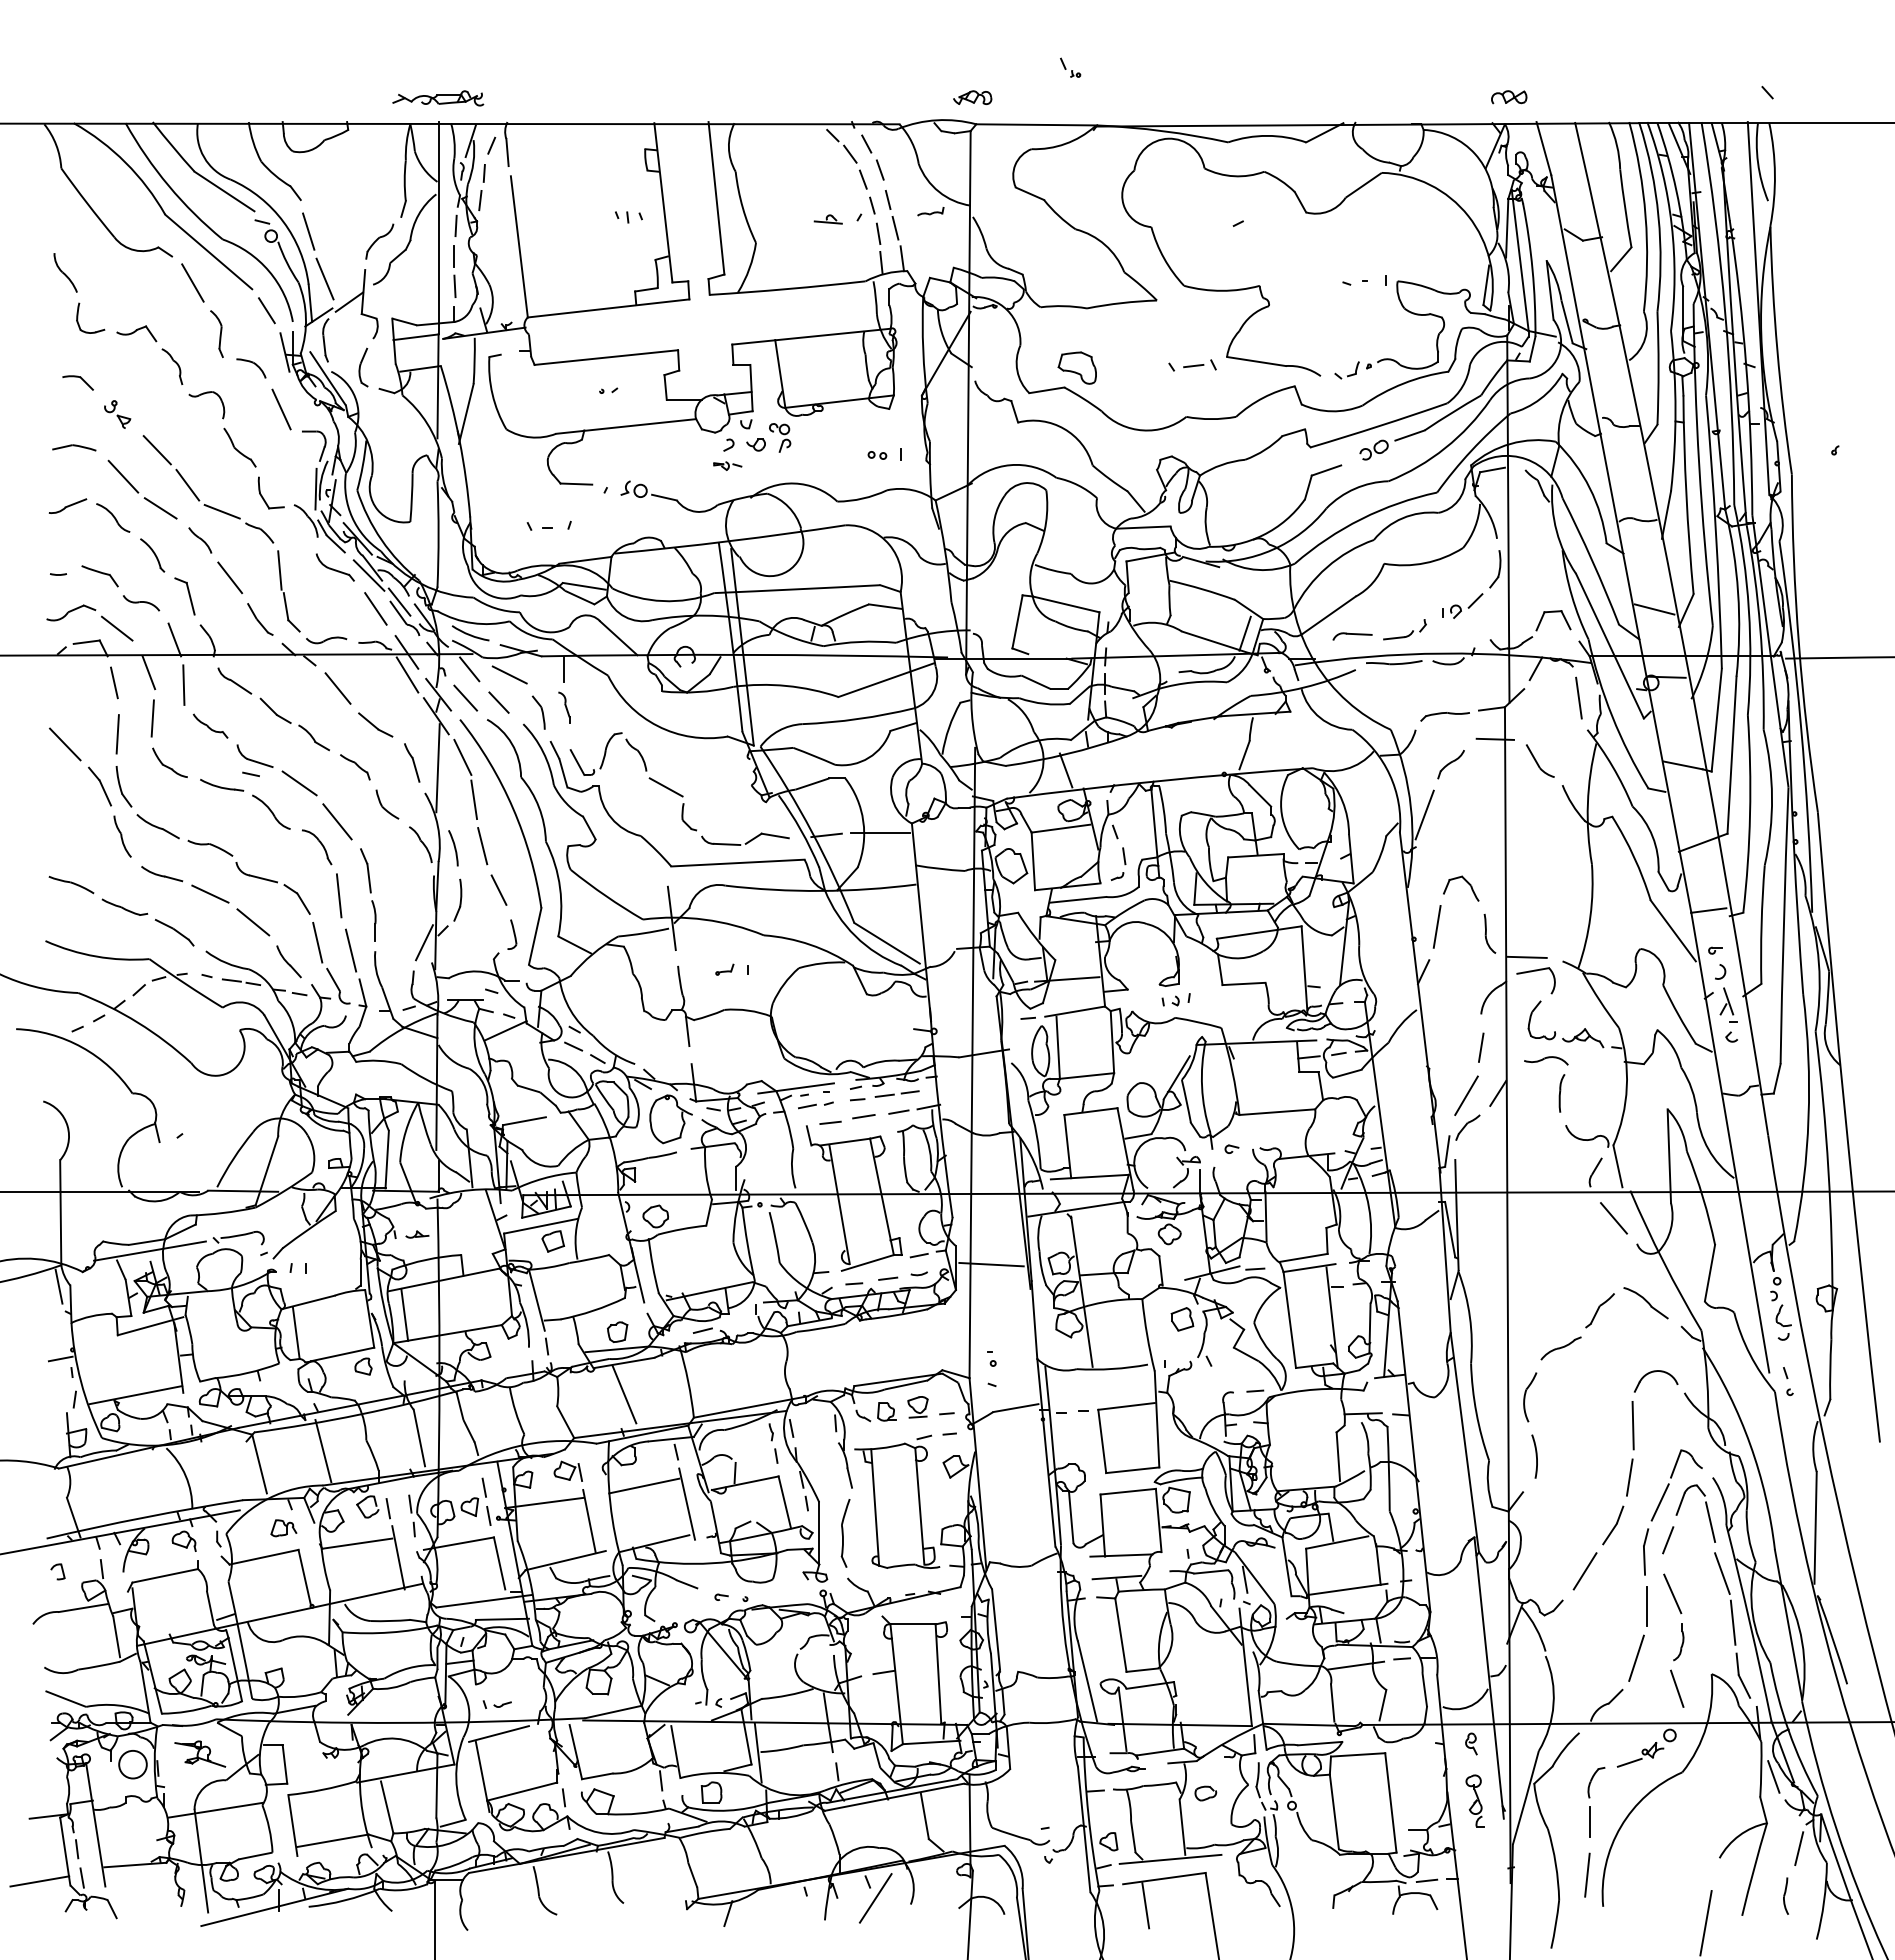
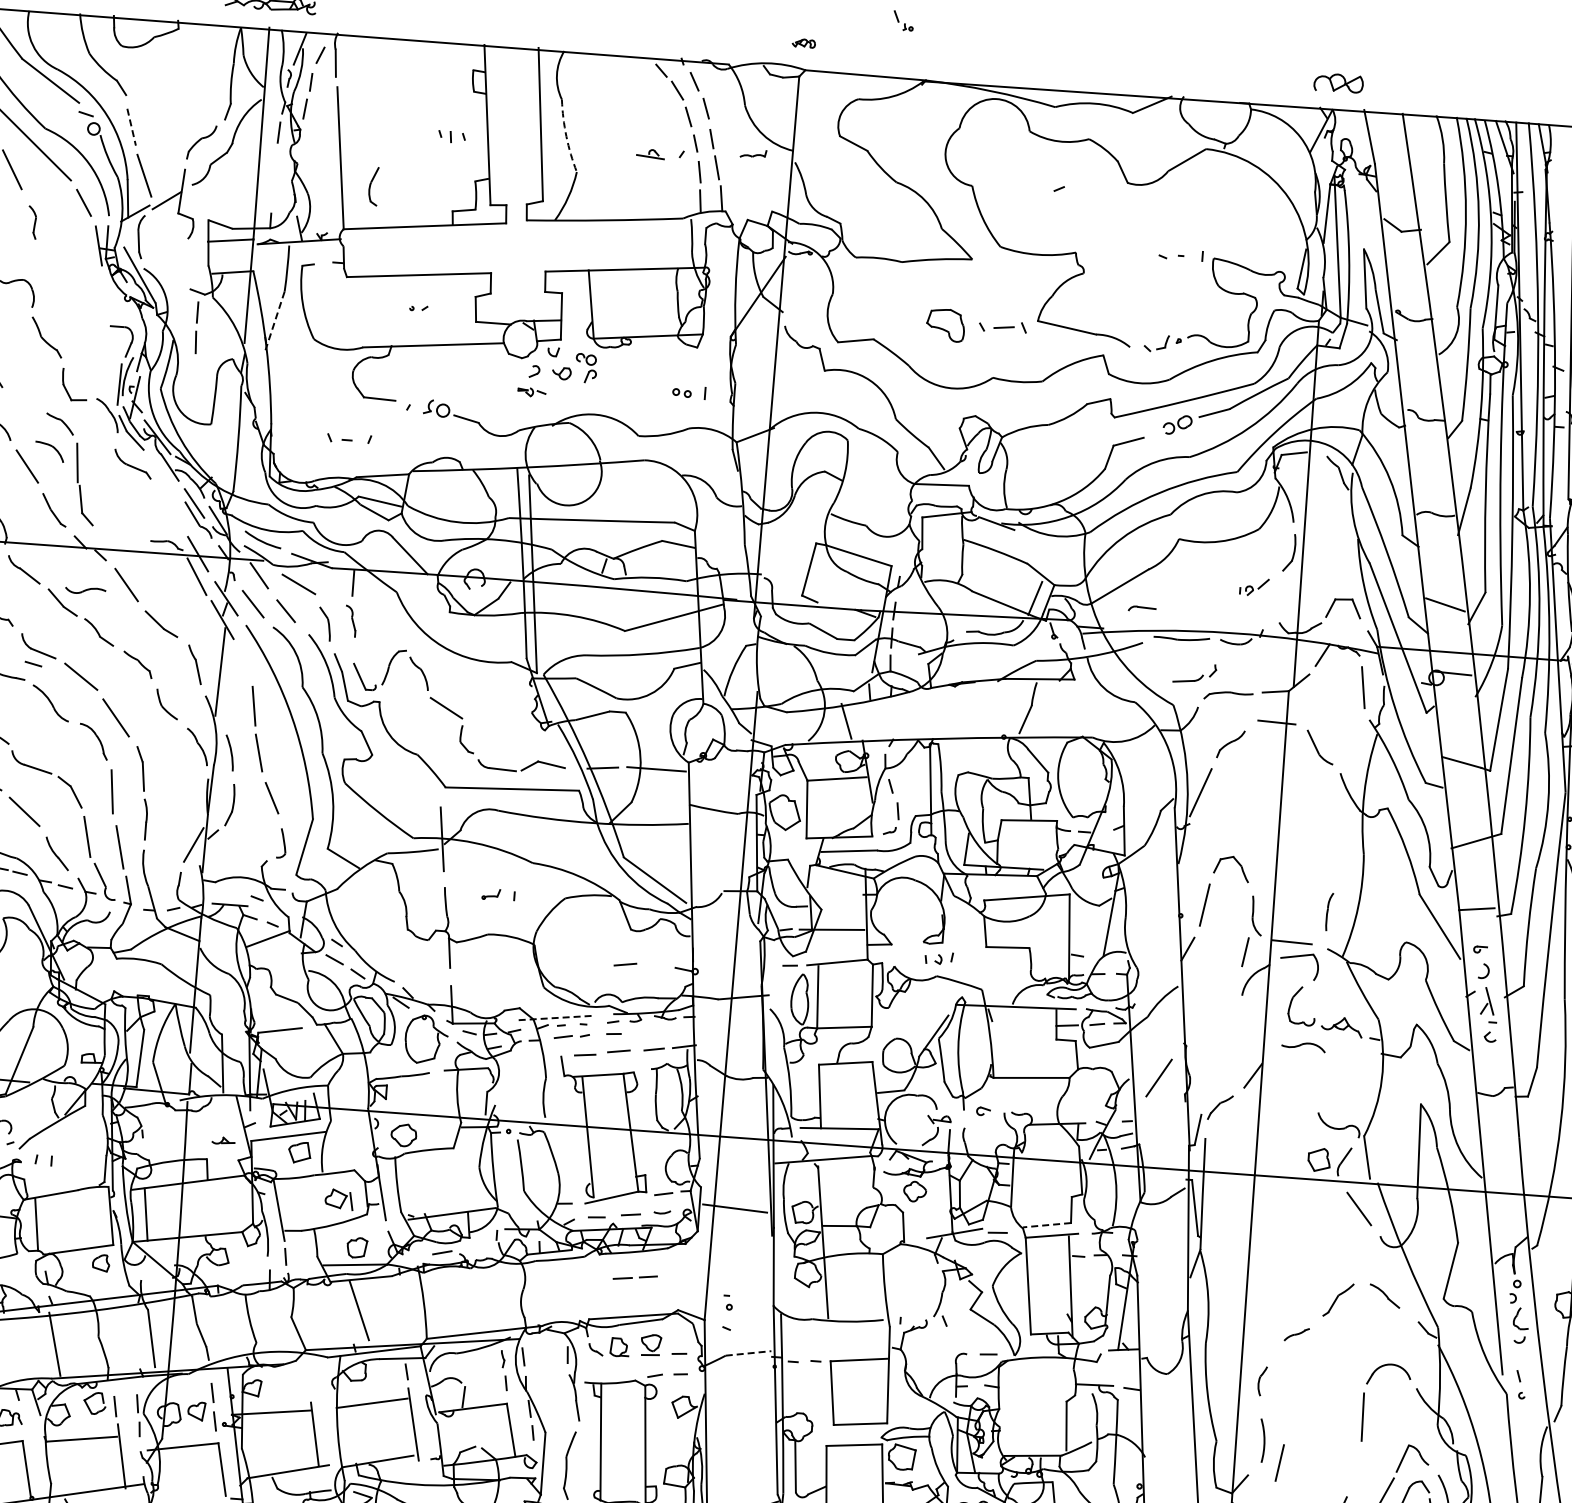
part: (972, 97) -> (803, 43), size x0.6
part: (1509, 97) -> (1339, 83), size x1.4
arc: (742, 208) -> (565, 136), solid -> dashed
line: (308, 231) -> (131, 127), solid -> dashed
part: (454, 271) -> (196, 327), moved
part: (216, 333) -> (32, 221), size x0.7
part: (363, 367) -> (373, 186), moved
part: (1076, 367) -> (944, 324), moved
part: (251, 368) -> (49, 451), moved
line: (281, 409) -> (91, 302), removed
line: (466, 414) -> (275, 321), solid -> dashed
line: (221, 511) -> (23, 399), removed
line: (368, 575) -> (165, 474), removed
part: (1462, 605) -> (1254, 586), size x0.7
line: (375, 608) -> (169, 508), removed
part: (1406, 635) -> (1196, 679), moved
part: (1352, 636) -> (1142, 609), size x0.7
part: (326, 640) -> (85, 590), moved
line: (462, 756) -> (245, 662), removed
line: (863, 1029) -> (625, 964), added
line: (1481, 1047) -> (1245, 951), moved
line: (795, 1088) -> (552, 1018), solid -> dashed
line: (894, 1093) -> (632, 1276), moved
part: (1561, 1093) -> (1328, 912), moved
line: (1466, 1095) -> (1159, 1077), moved
part: (417, 1234) -> (223, 1140), moved
line: (1303, 1257) -> (1046, 1224), solid -> dashed
part: (1645, 1303) -> (1384, 1296), size x0.7
part: (1182, 1319) -> (1319, 1160), moved
part: (1560, 1348) -> (1296, 1334), size x0.6
part: (1530, 1397) -> (1262, 1381), size x0.6
line: (1015, 1408) -> (748, 1353), solid -> dashed
part: (567, 1470) -> (338, 1198), moved
line: (1629, 1477) -> (1279, 1462), moved

